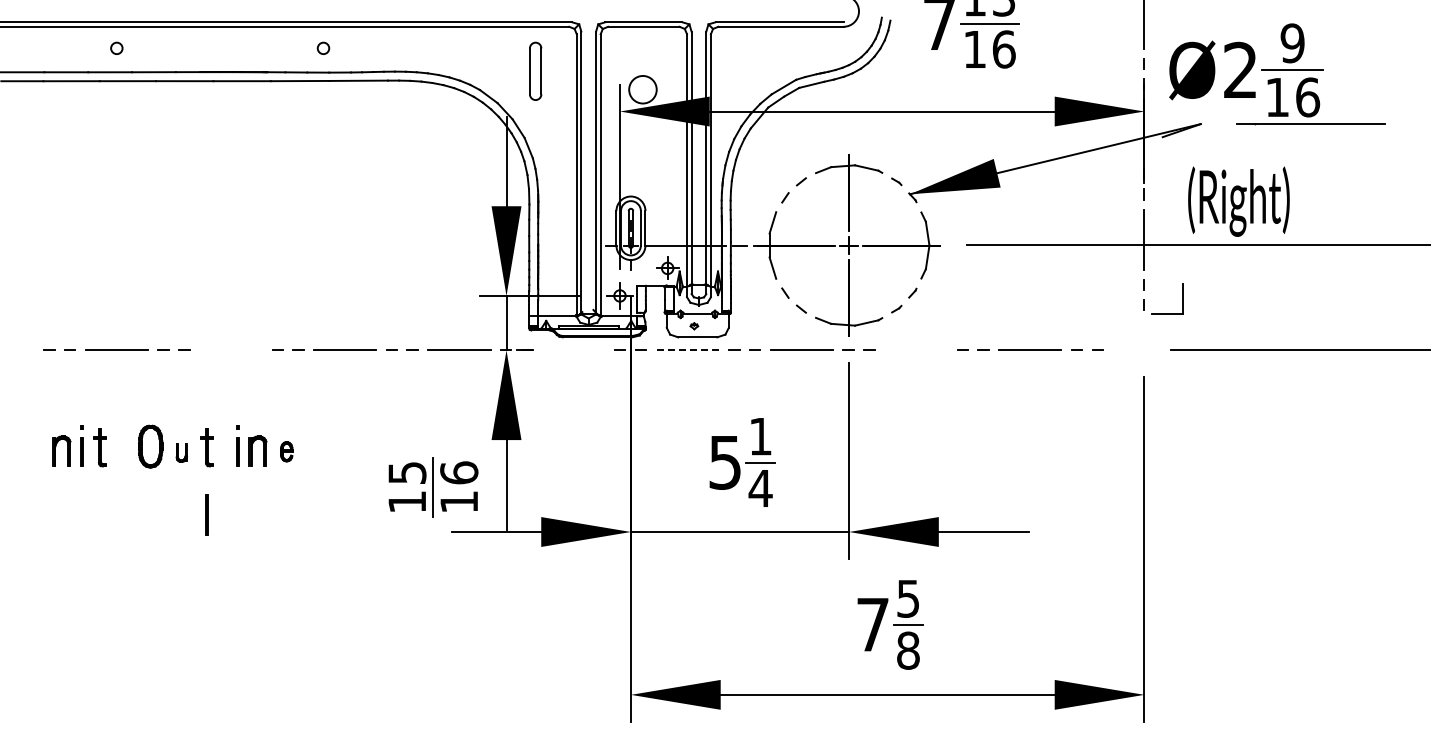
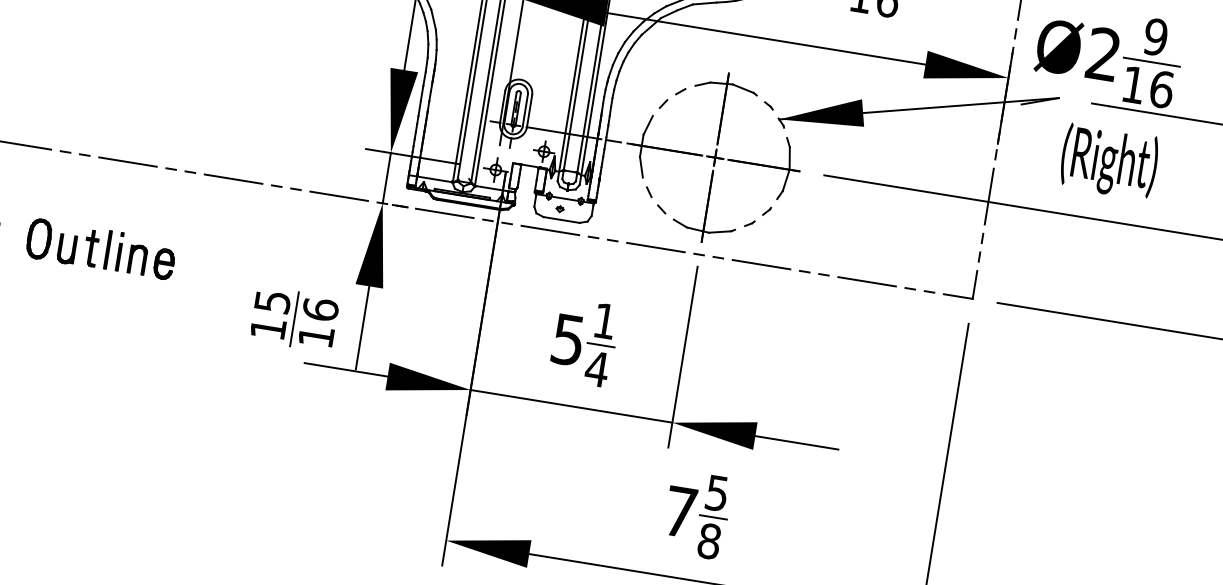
text: (1238, 201) -> (1108, 161), moved
part: (1182, 298) -> (974, 284), moved
line: (230, 350) -> (127, 162), added
line: (573, 350) -> (444, 213), added
line: (688, 350) -> (551, 230), dashed -> solid
line: (915, 350) -> (760, 264), added
part: (286, 451) -> (164, 263), size x1.67
part: (181, 452) -> (66, 249), size x1.67
line: (206, 514) -> (107, 249), moved

